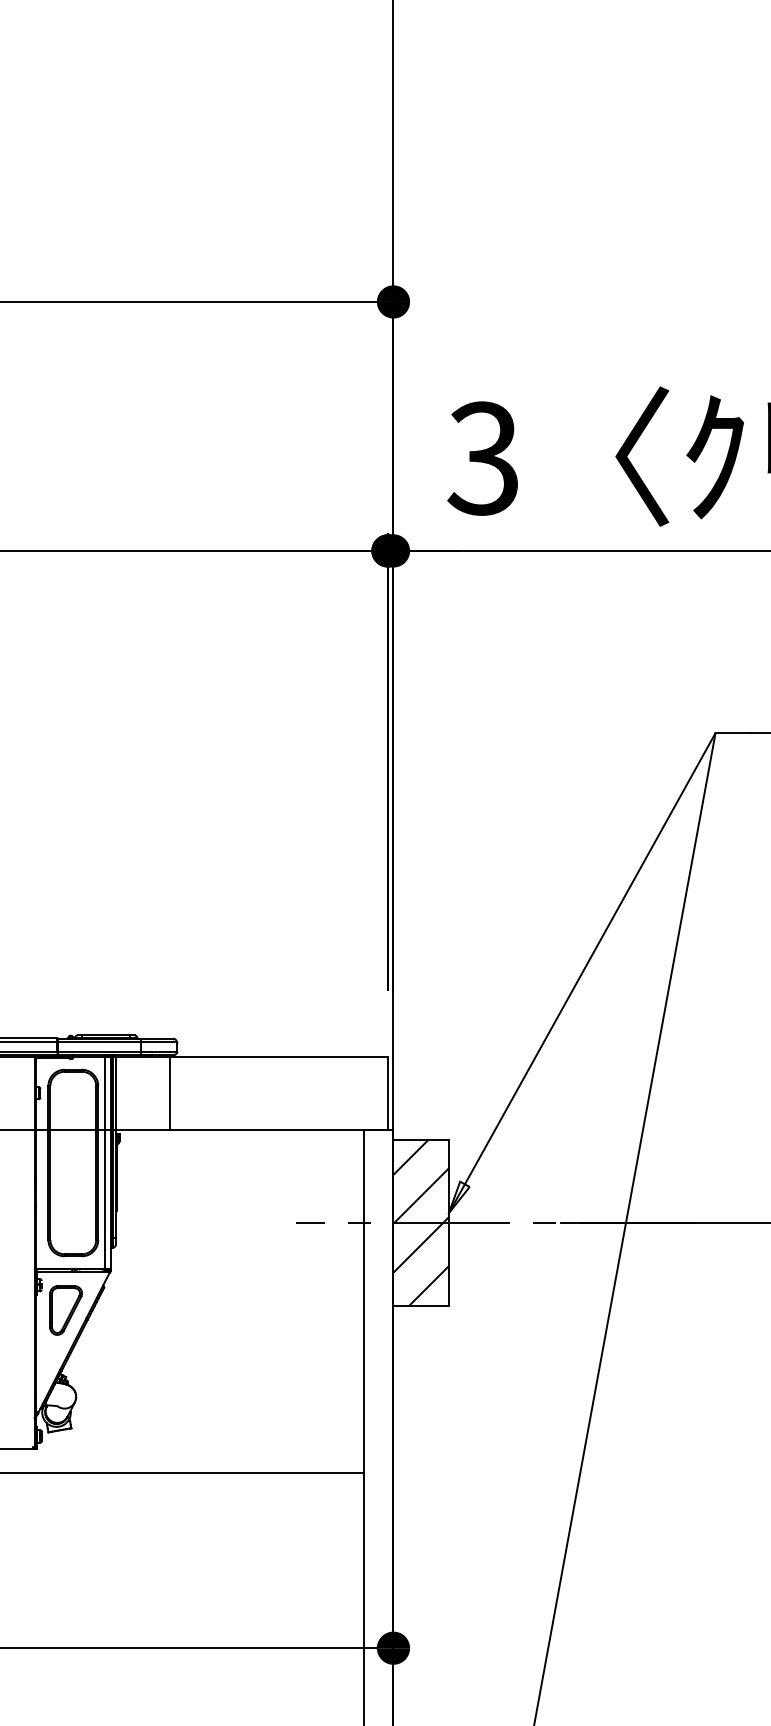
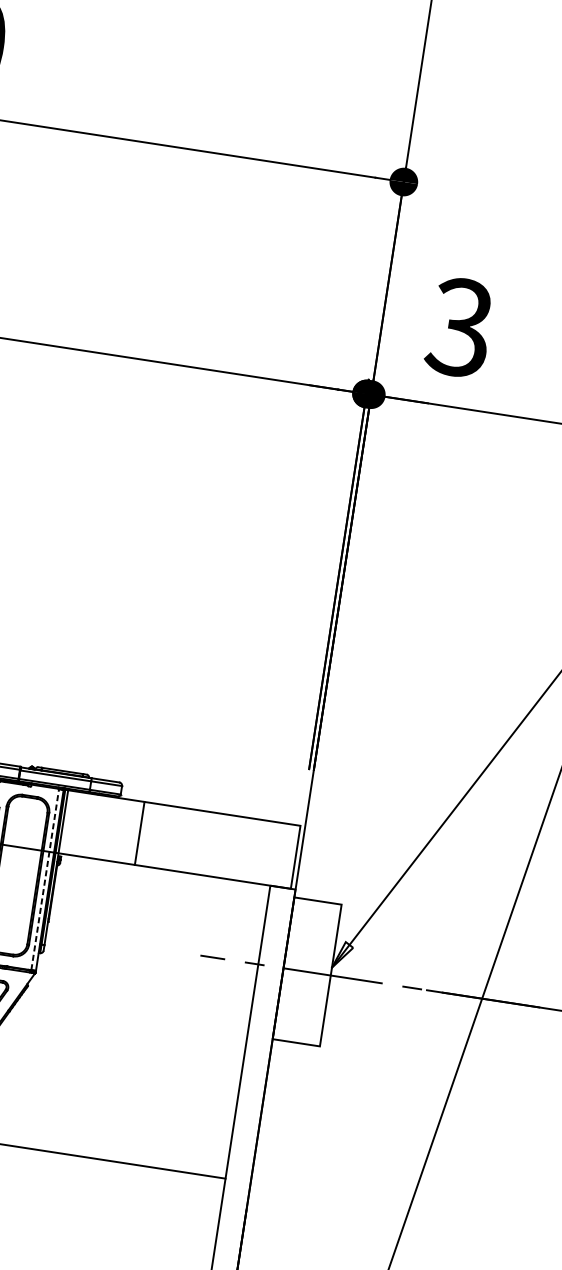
line: (170, 1093) -> (139, 833), moved
line: (105, 1163) -> (45, 880), solid -> dashed
hatch: (420, 1222) -> (306, 971), removed

